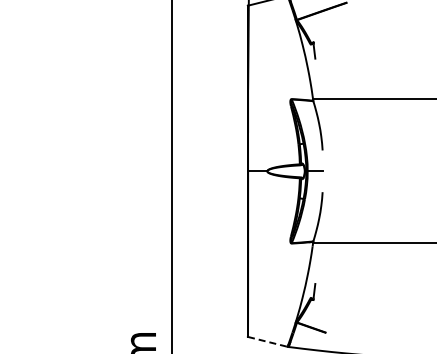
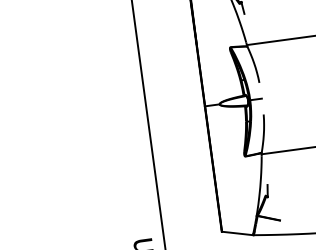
line: (268, 342) -> (238, 233), dashed -> solid

